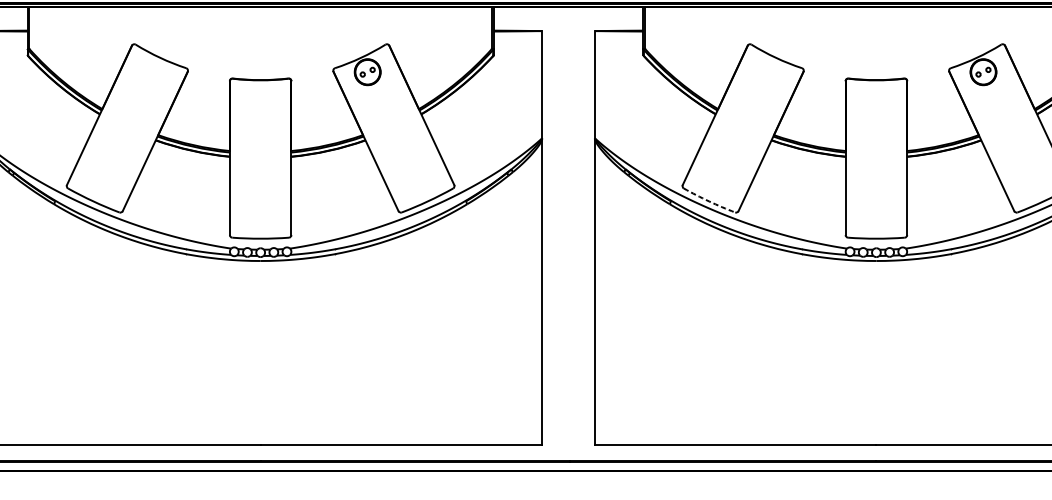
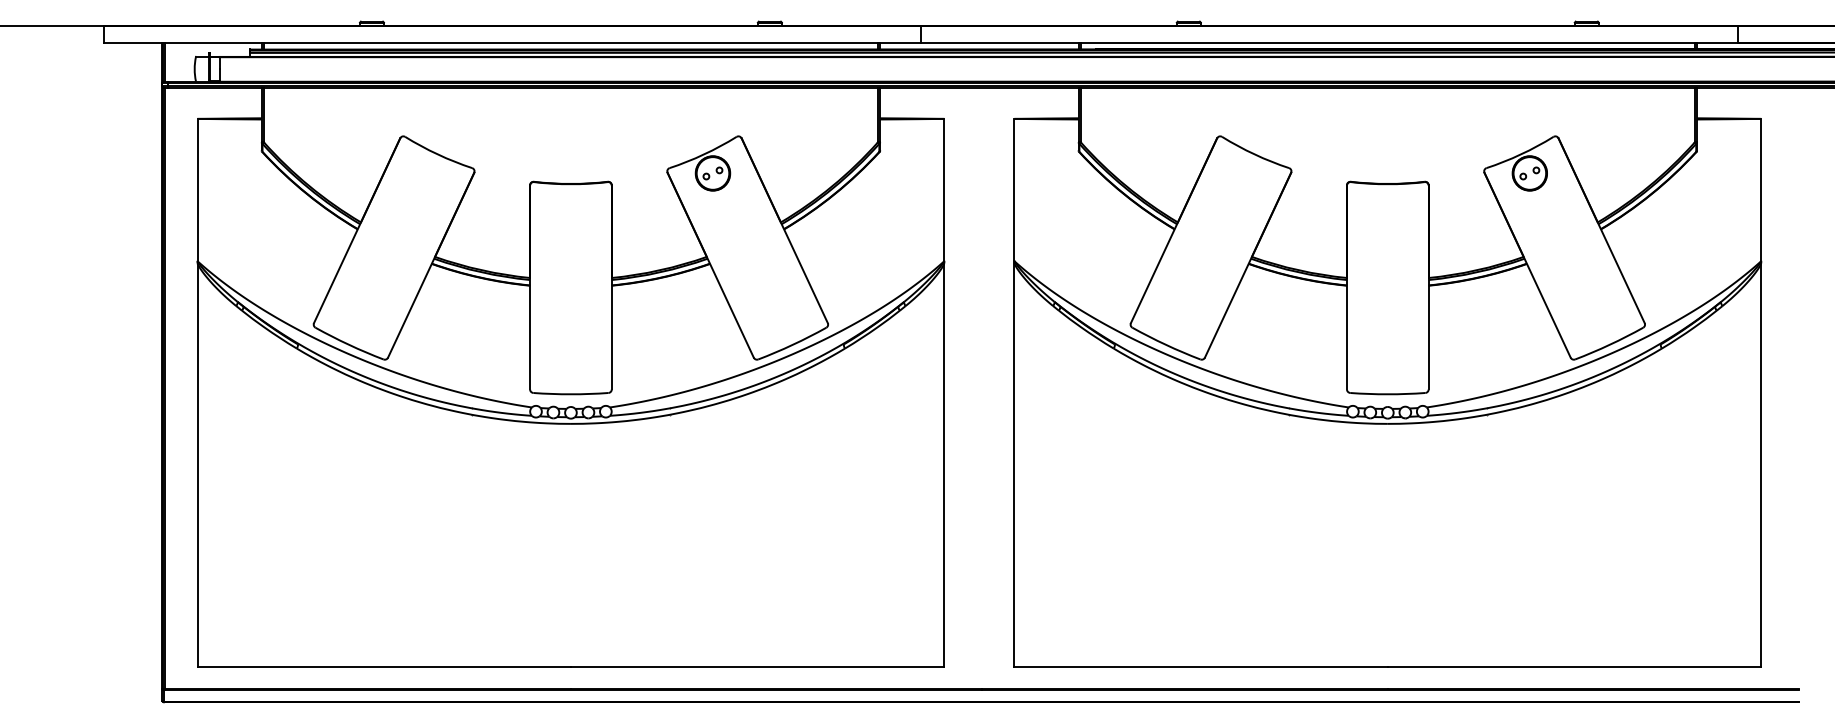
arc: (708, 201) -> (1165, 344), dashed -> solid

